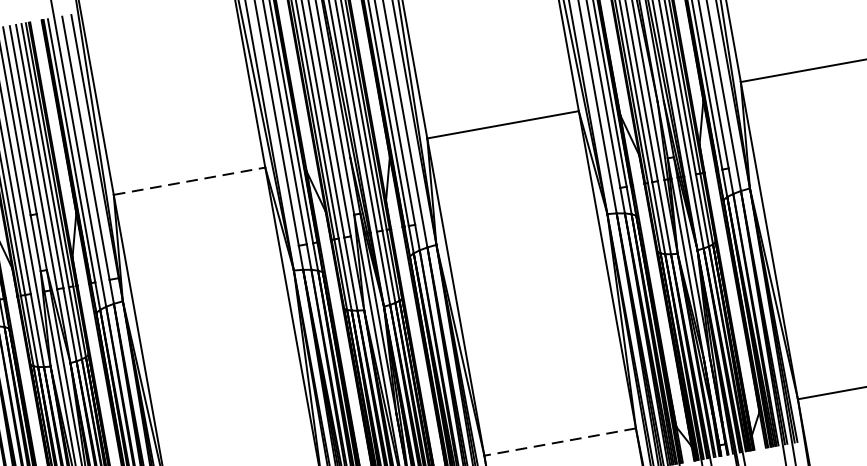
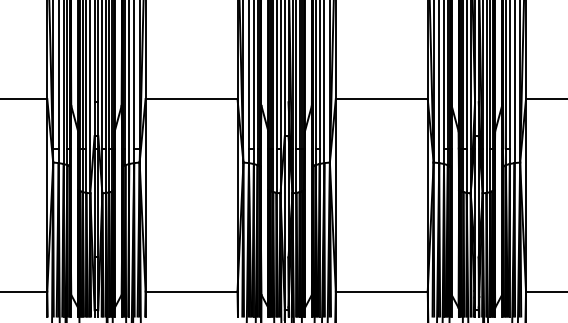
line: (189, 182) -> (191, 99), dashed -> solid
line: (559, 442) -> (381, 291), dashed -> solid

